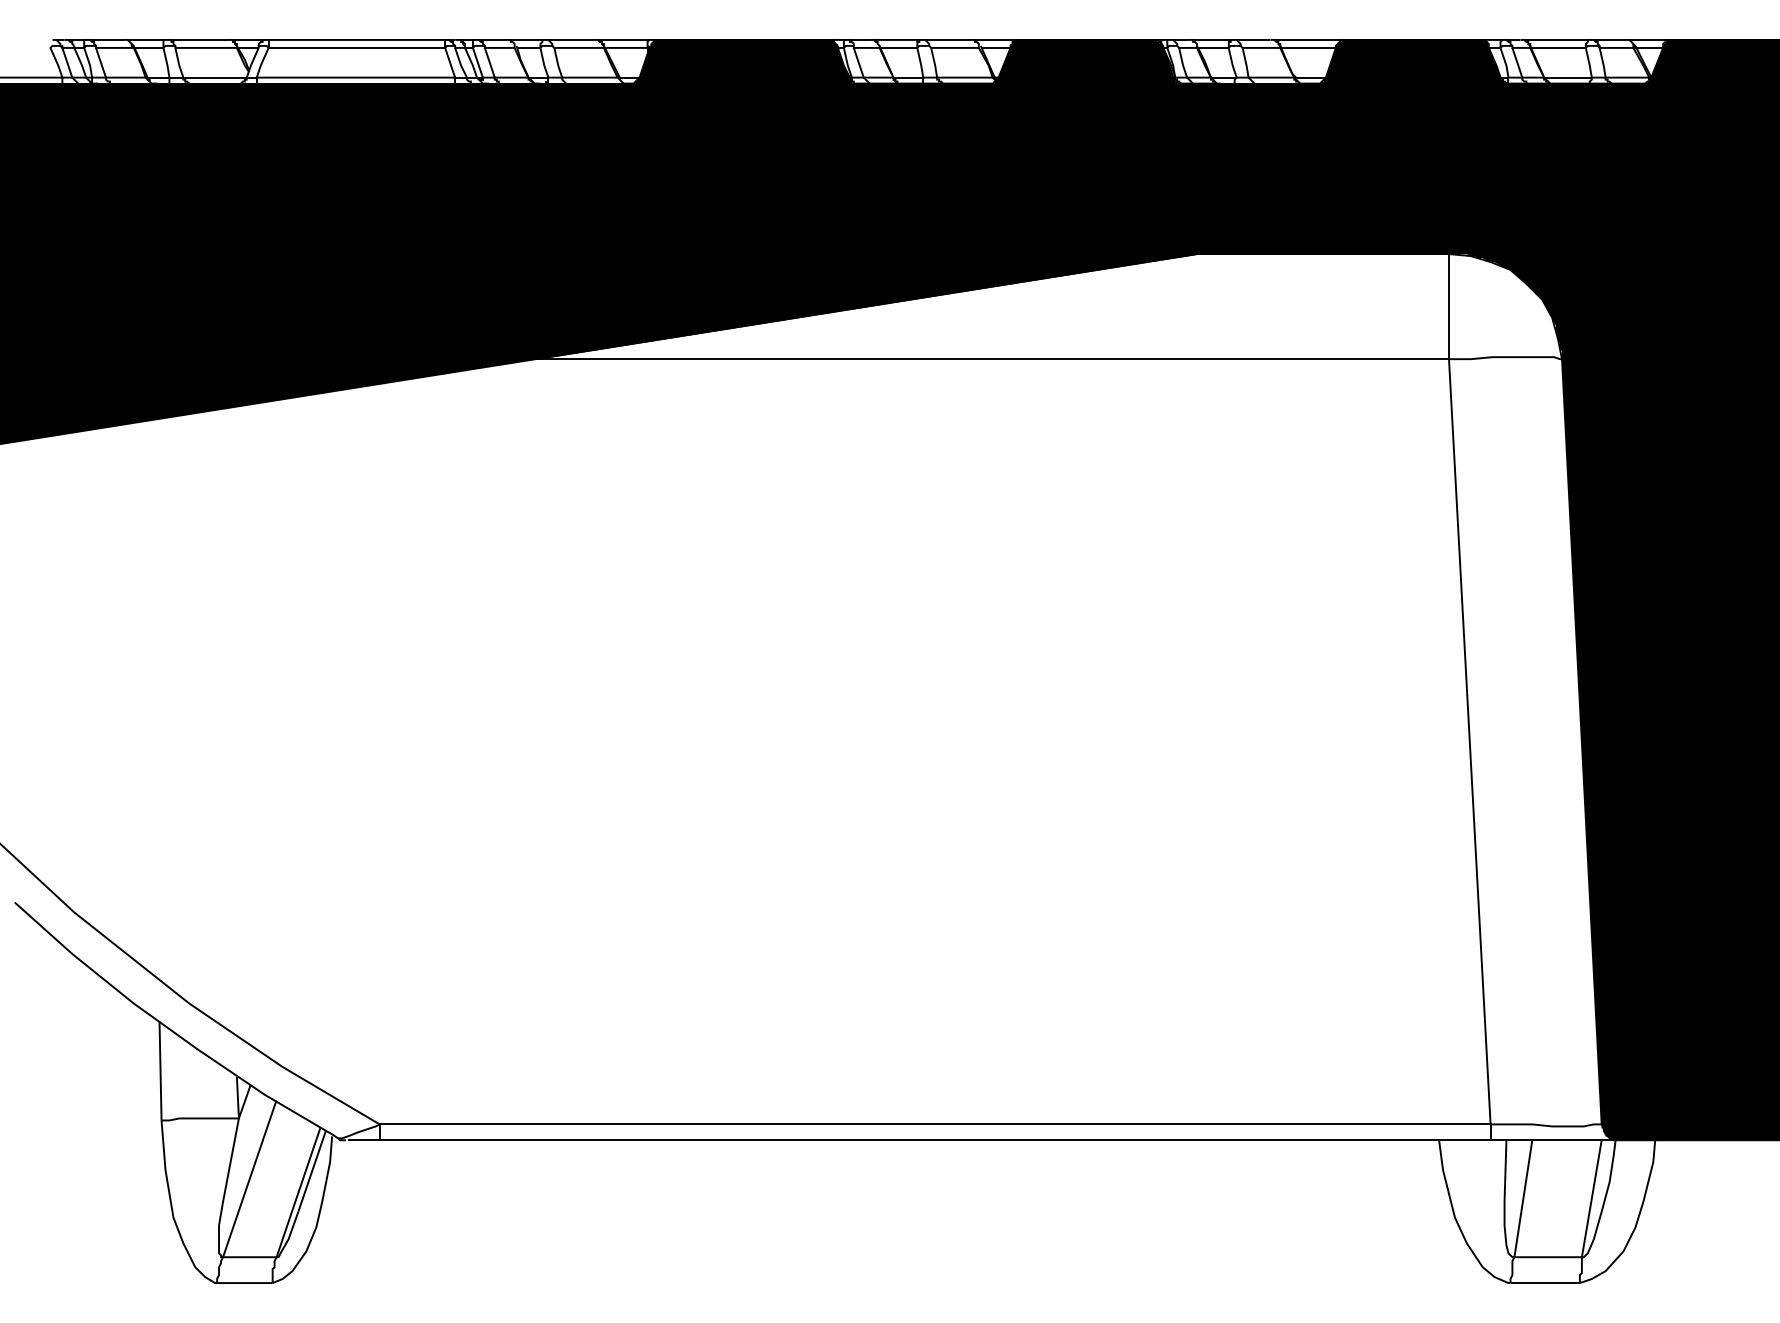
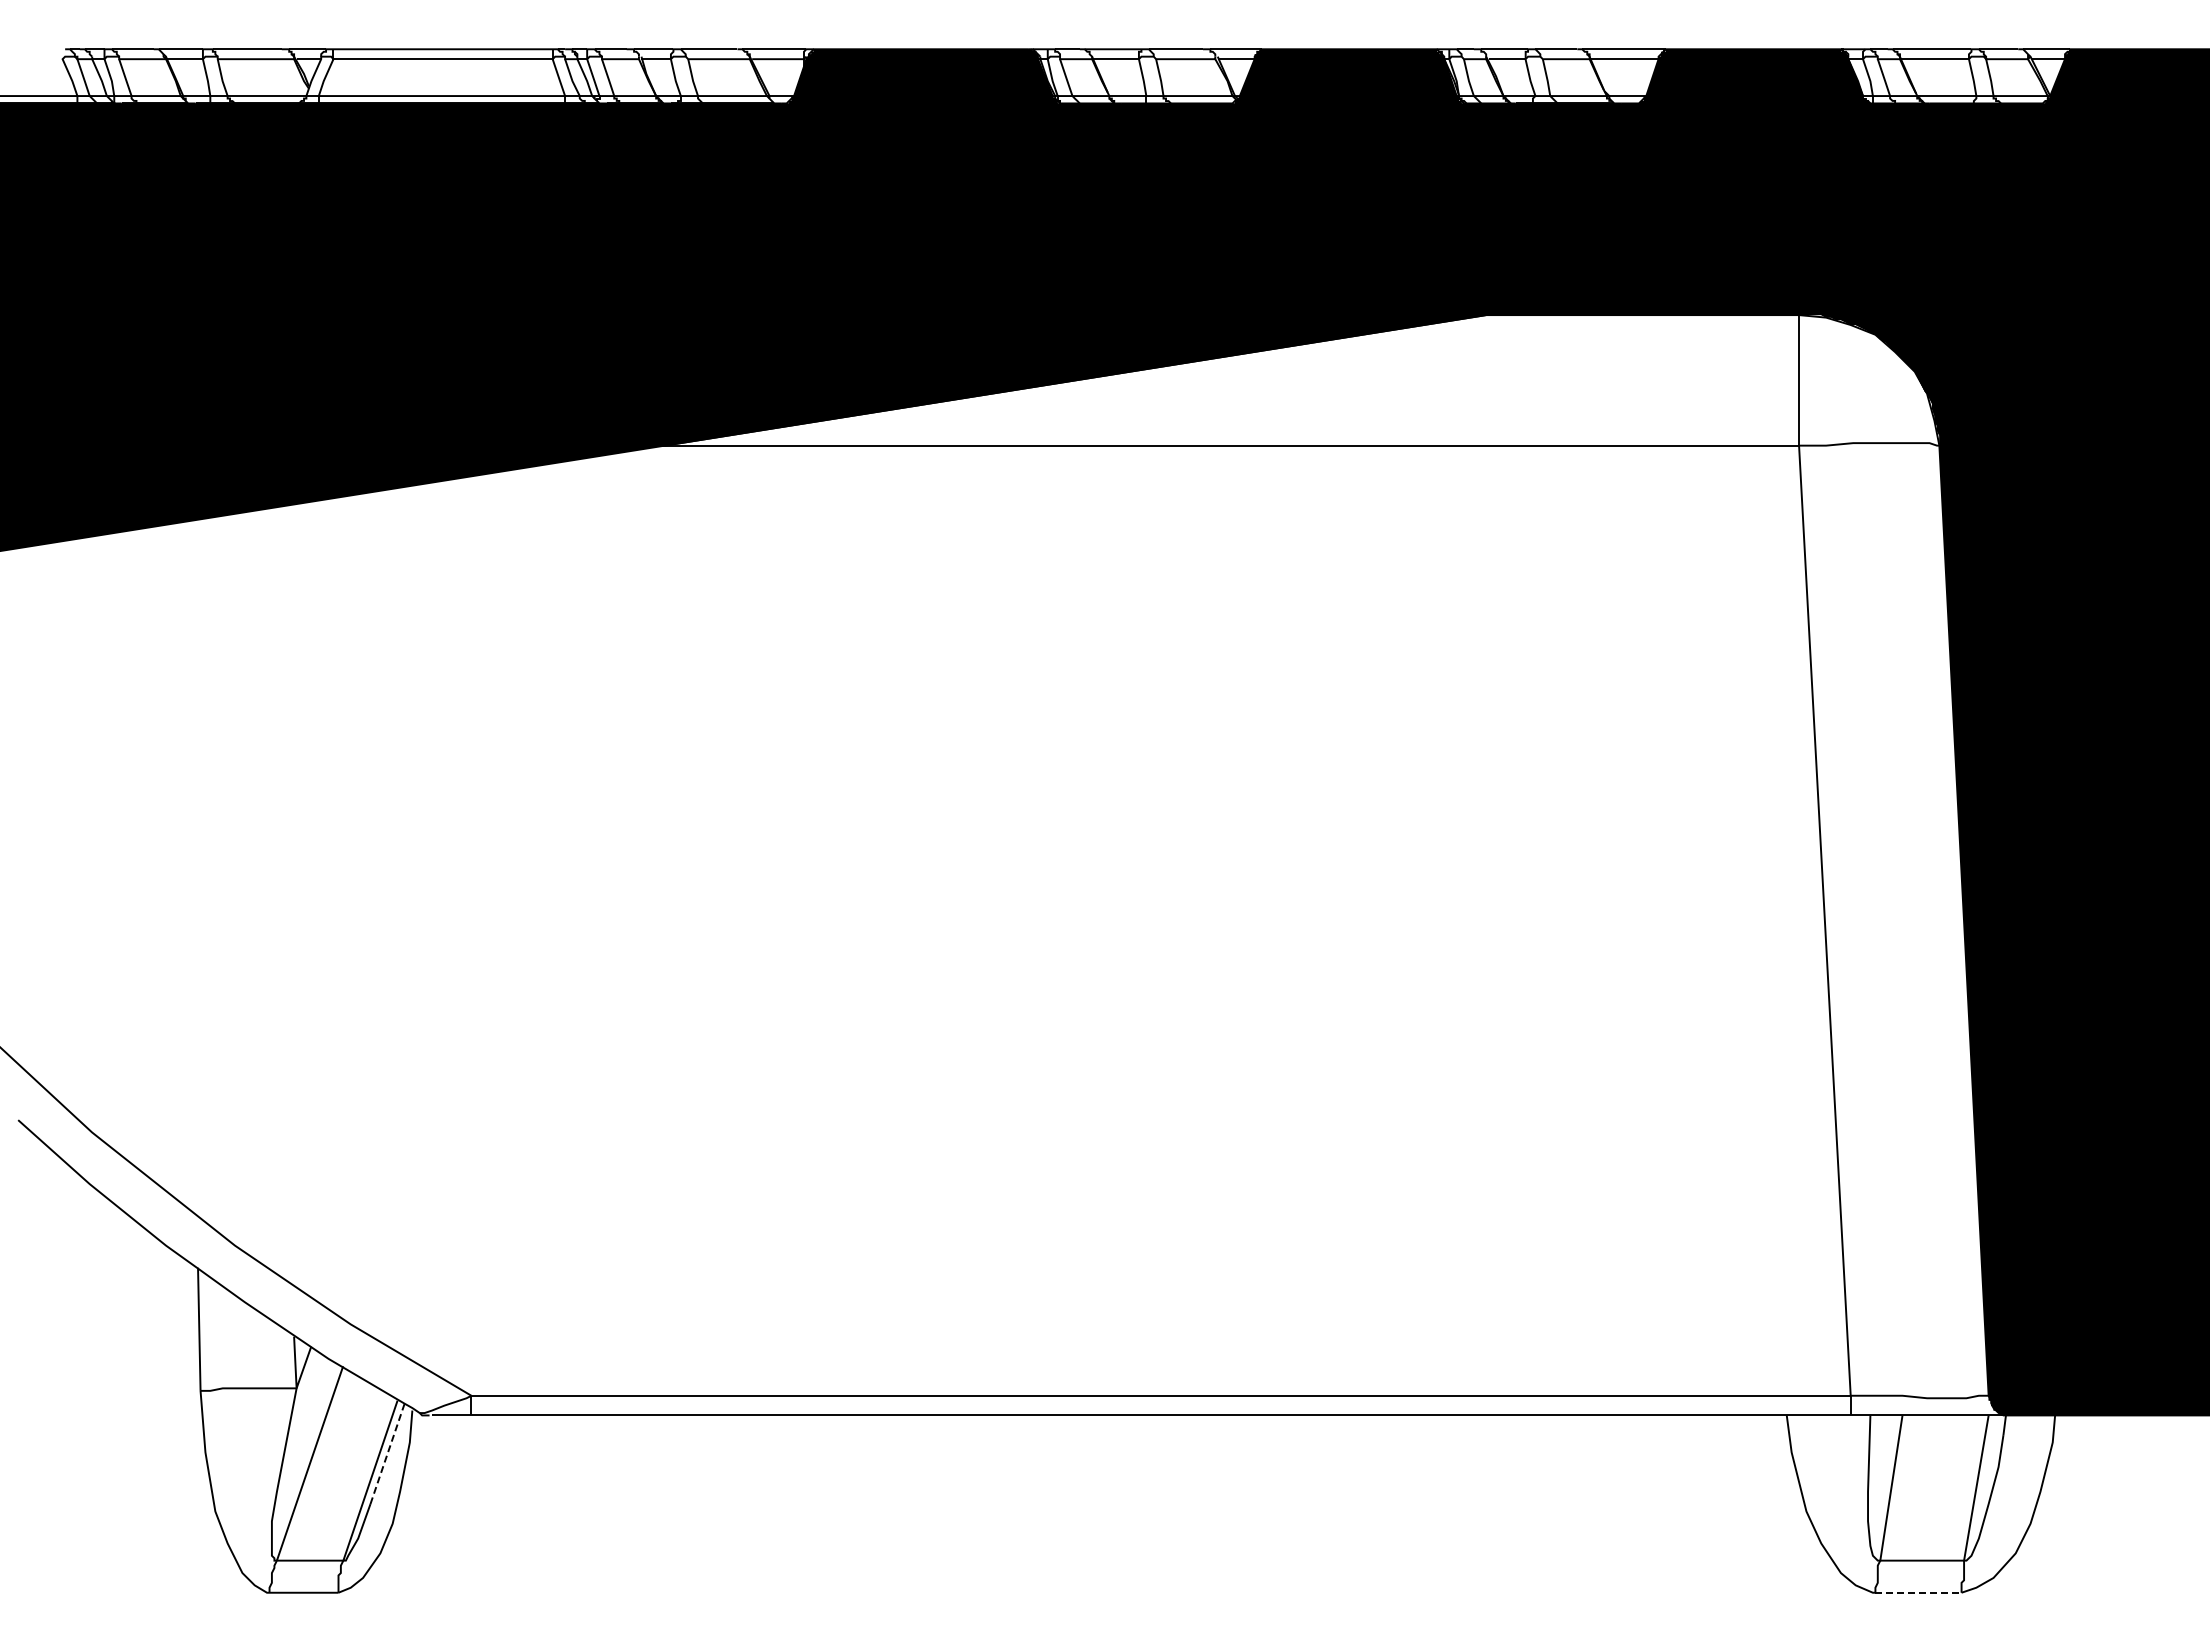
line: (312, 1170) -> (388, 1452), solid -> dashed
line: (1545, 1282) -> (1918, 1592), solid -> dashed

